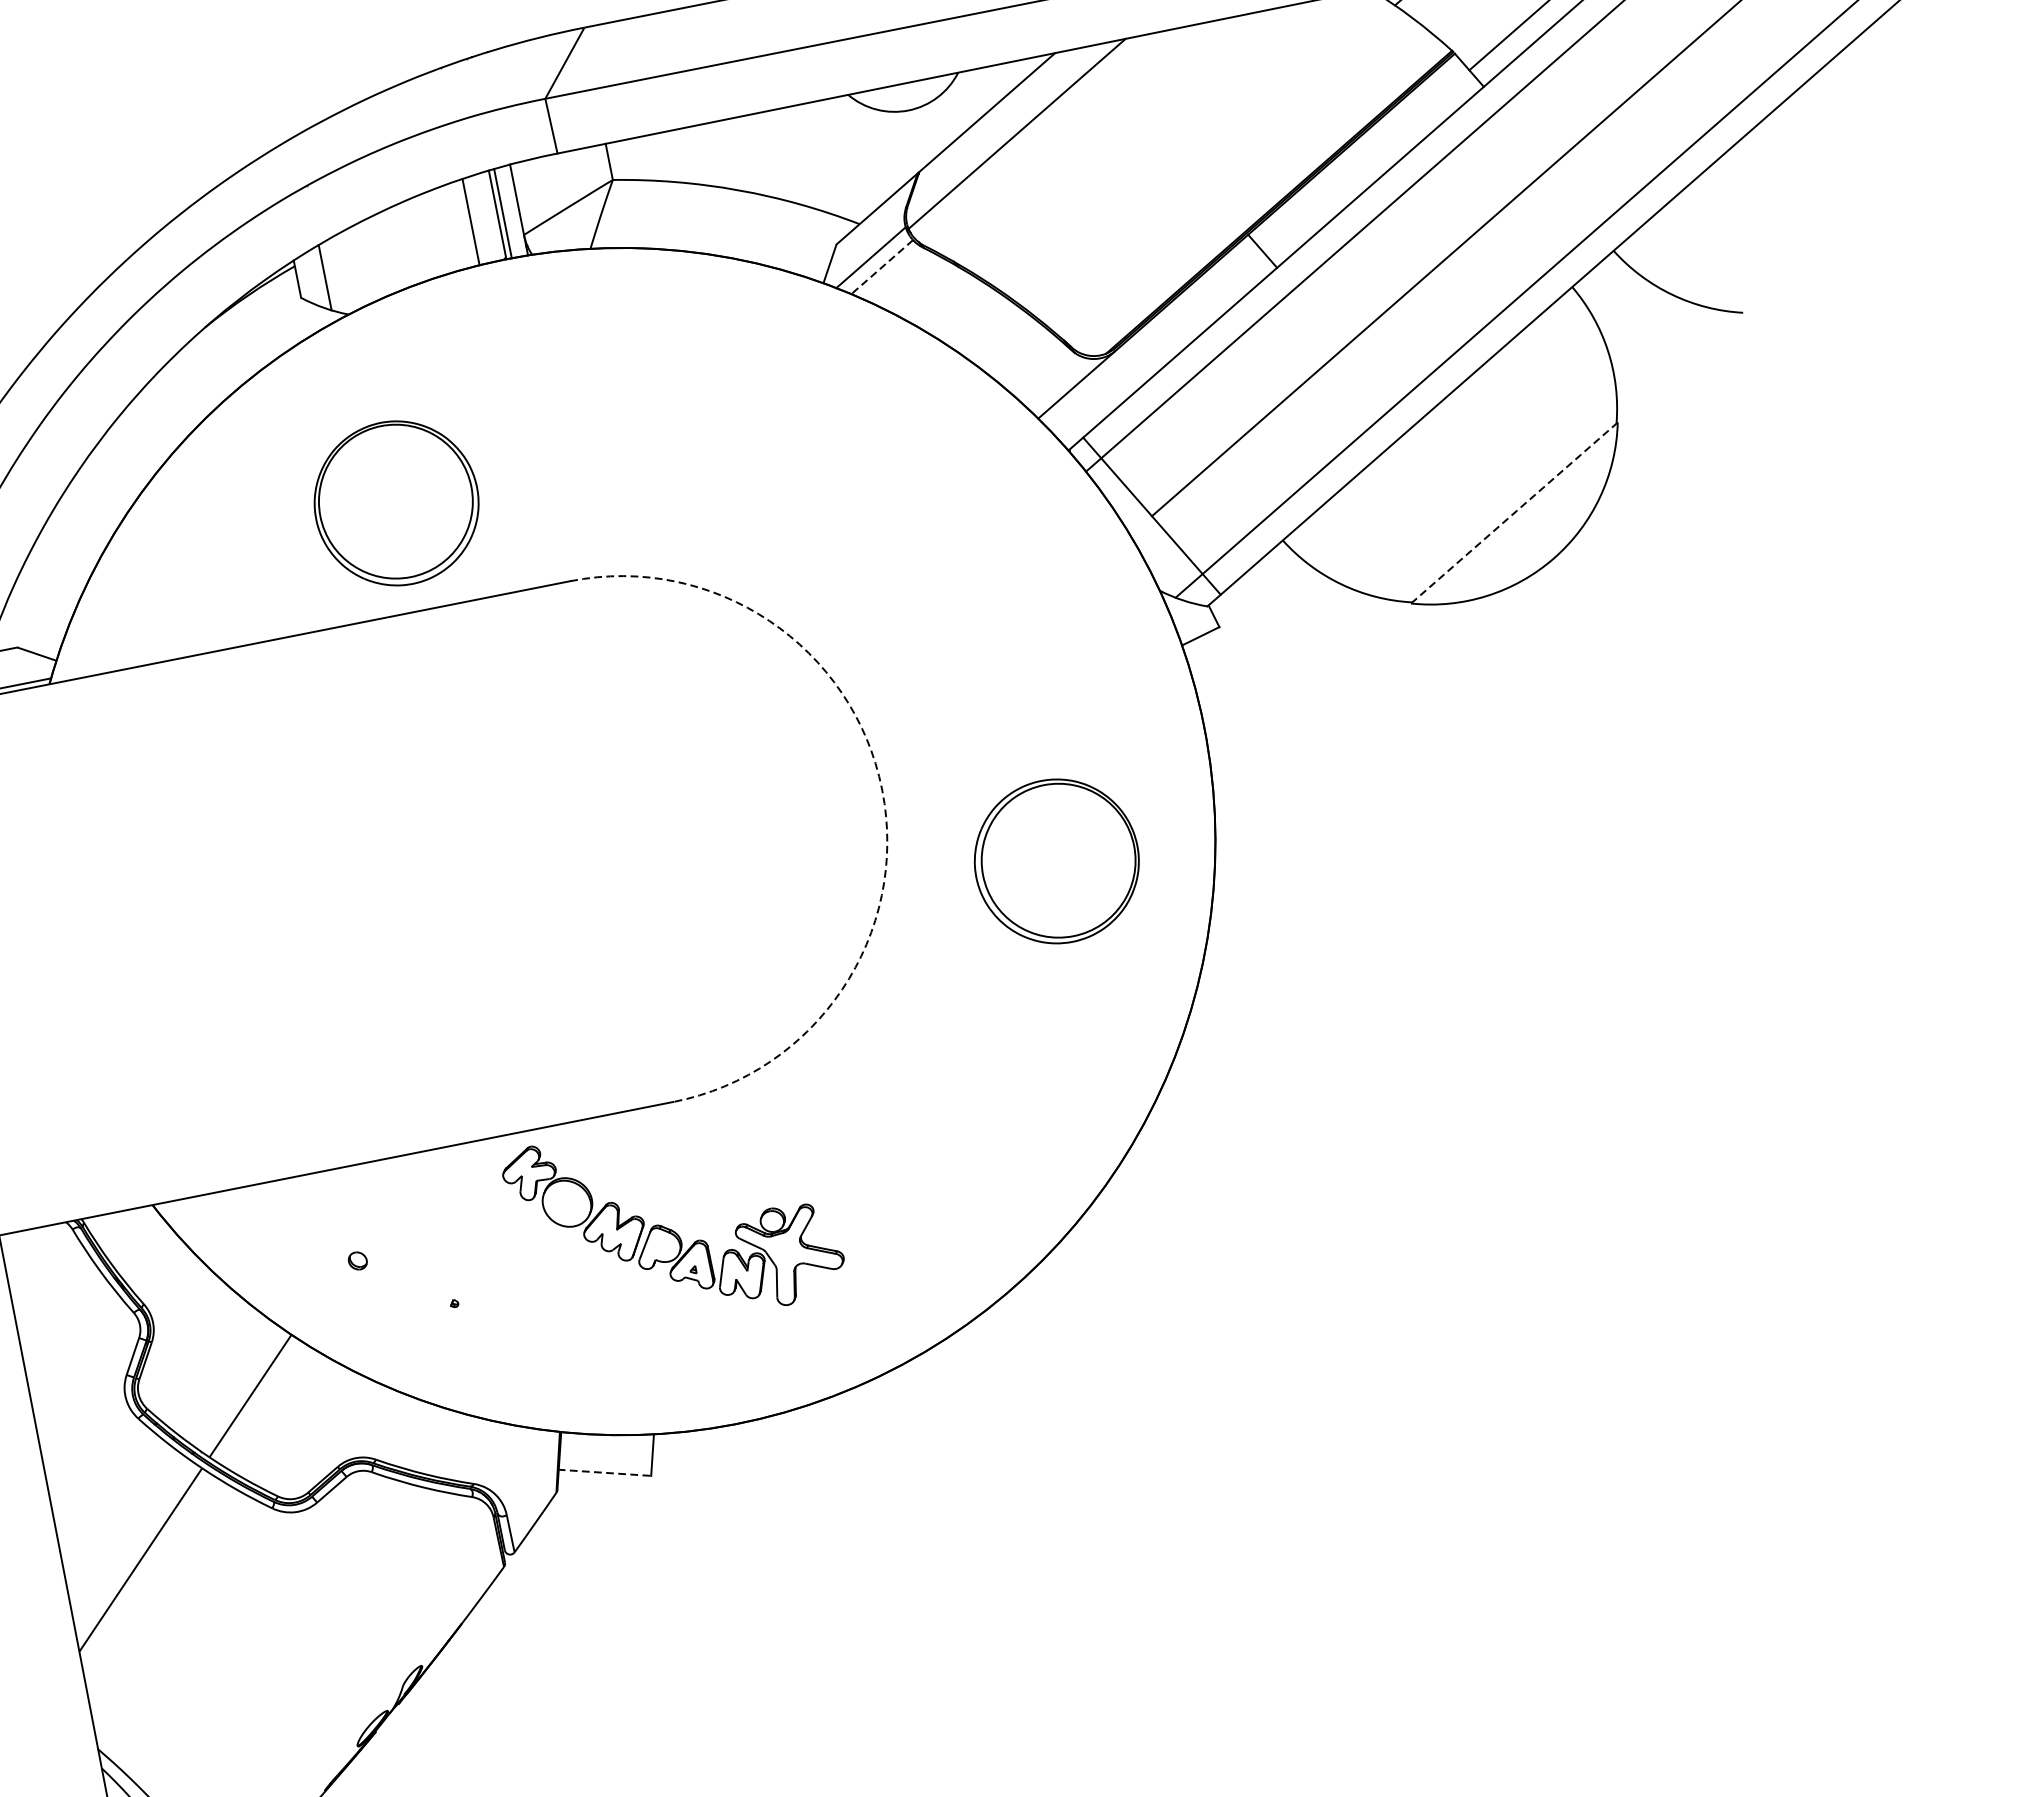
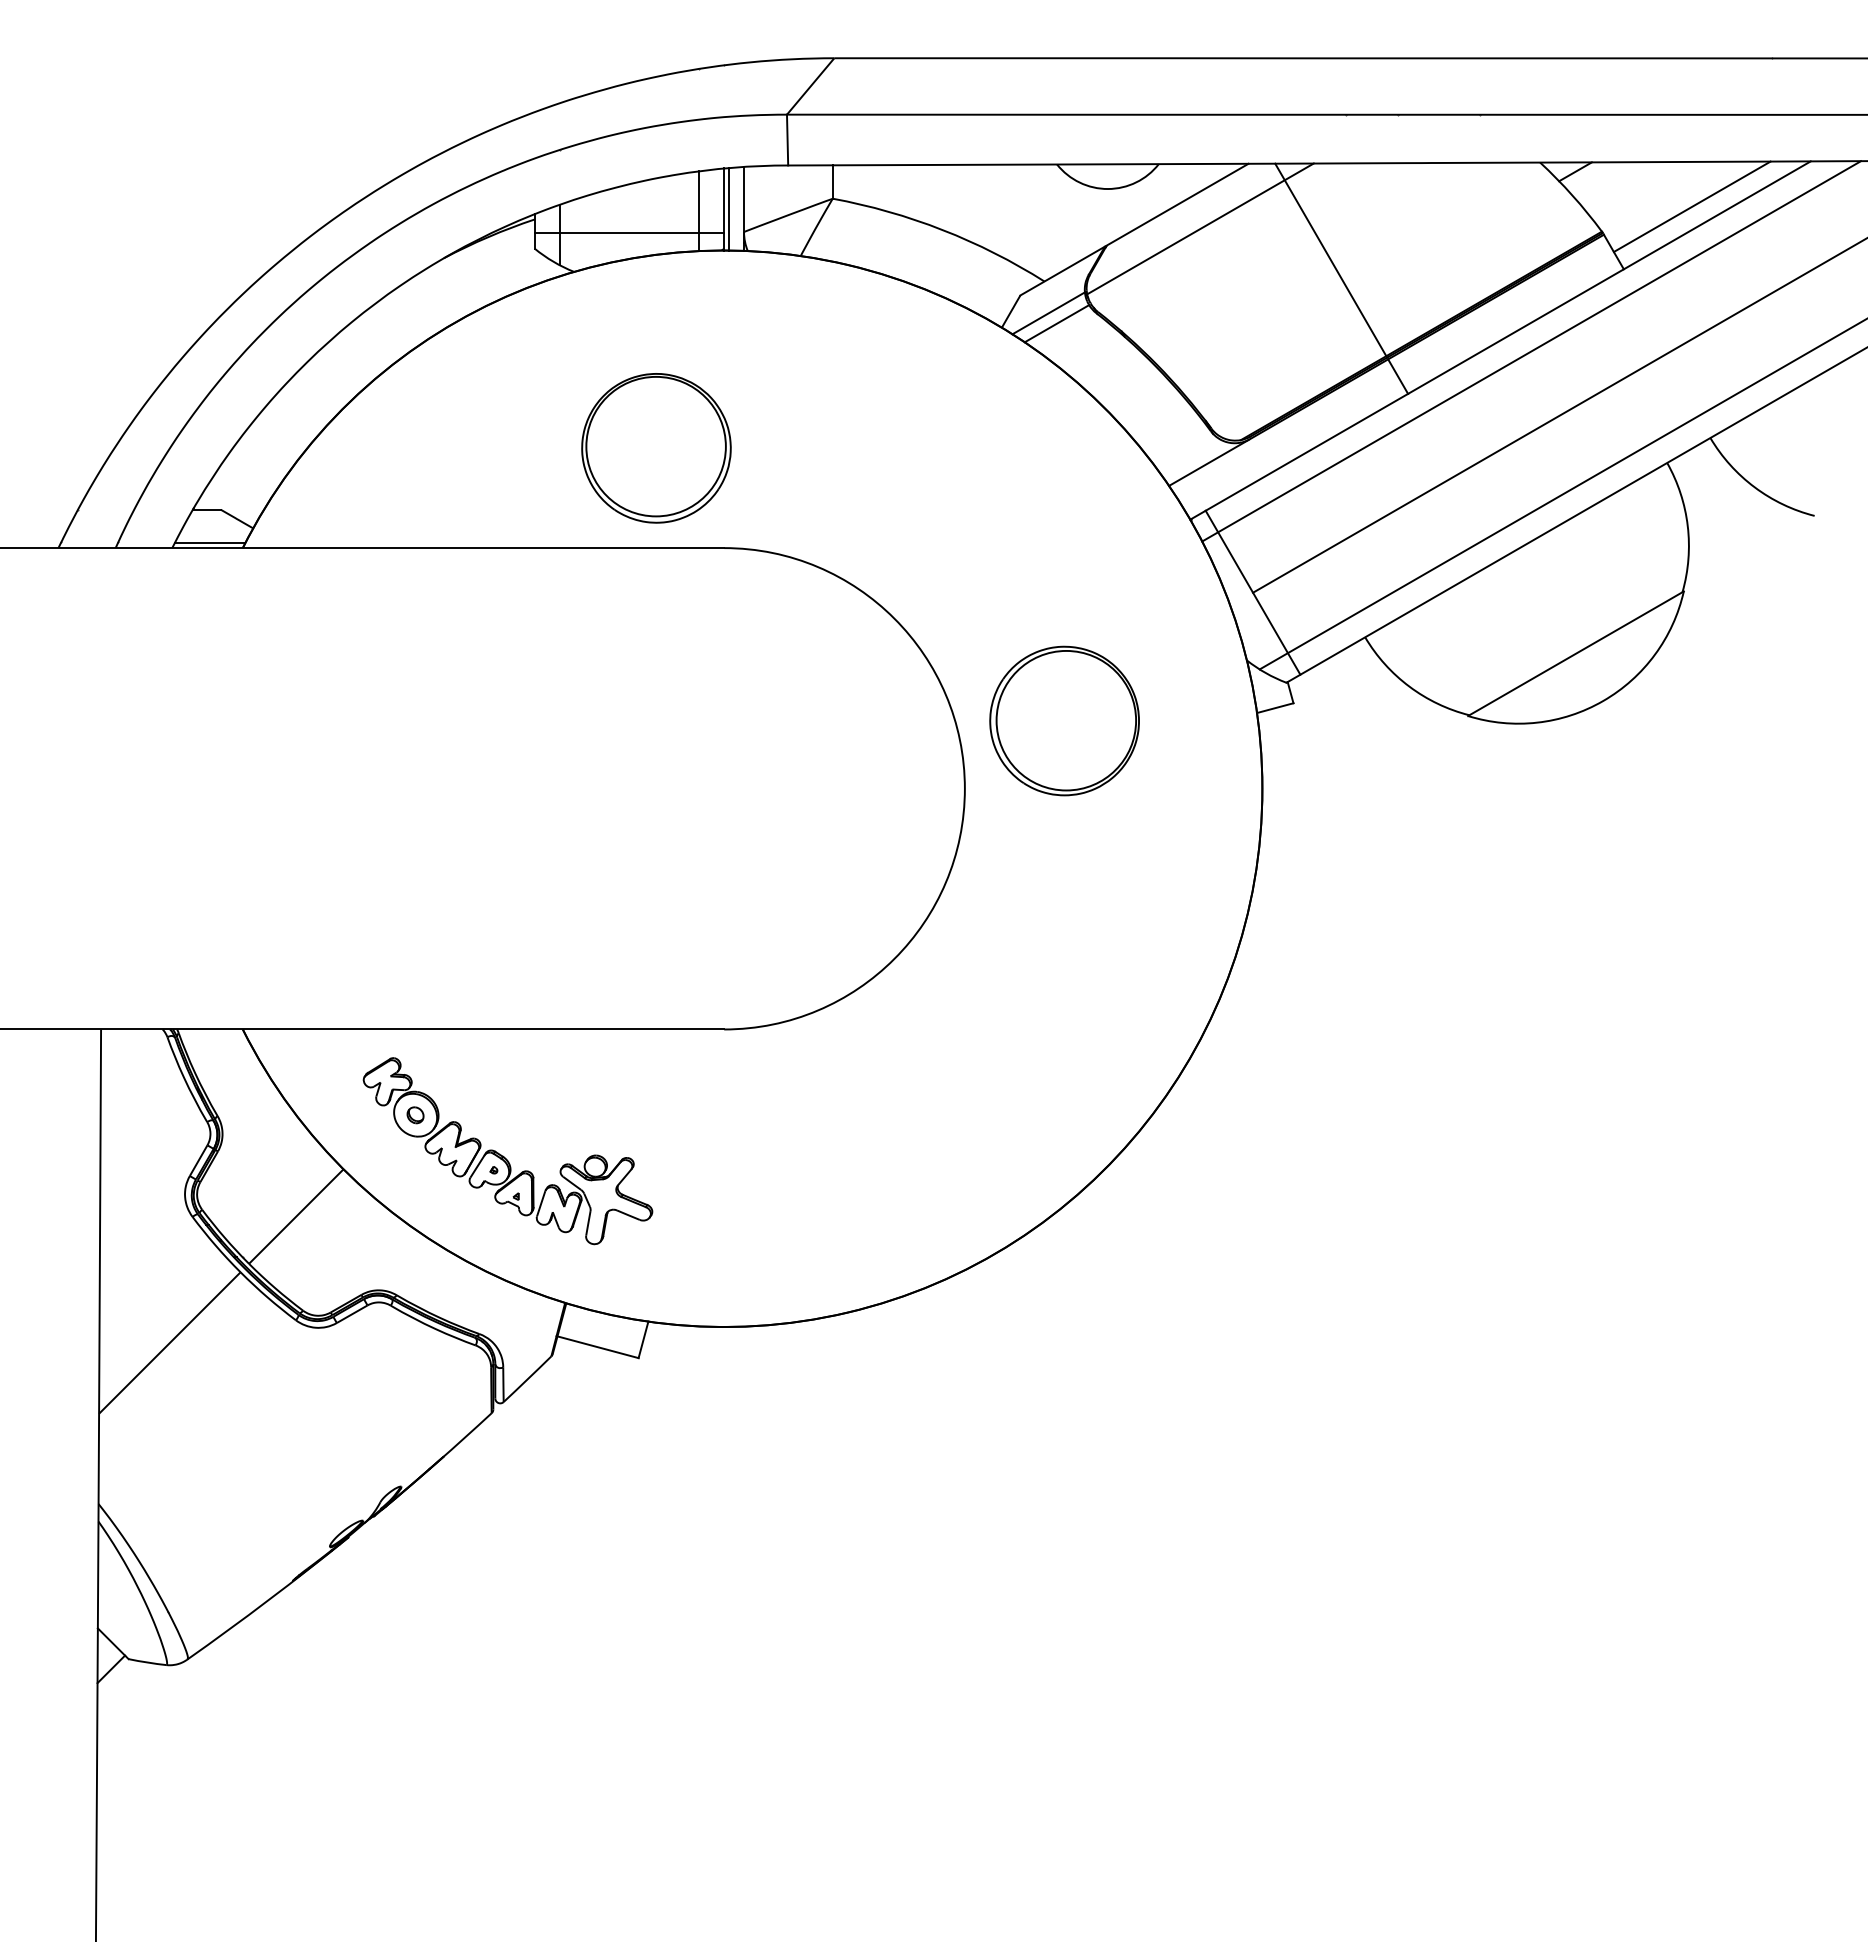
line: (1165, 139) -> (1331, 260), added
line: (400, 260) -> (629, 232), added
line: (881, 267) -> (1056, 323), dashed -> solid
part: (396, 503) -> (656, 448), moved
line: (1513, 512) -> (1575, 653), dashed -> solid
arc: (881, 789) -> (964, 788), dashed -> solid
part: (1056, 860) -> (1064, 720), moved
part: (674, 1223) -> (507, 1151), moved
line: (605, 1472) -> (598, 1347), dashed -> solid

